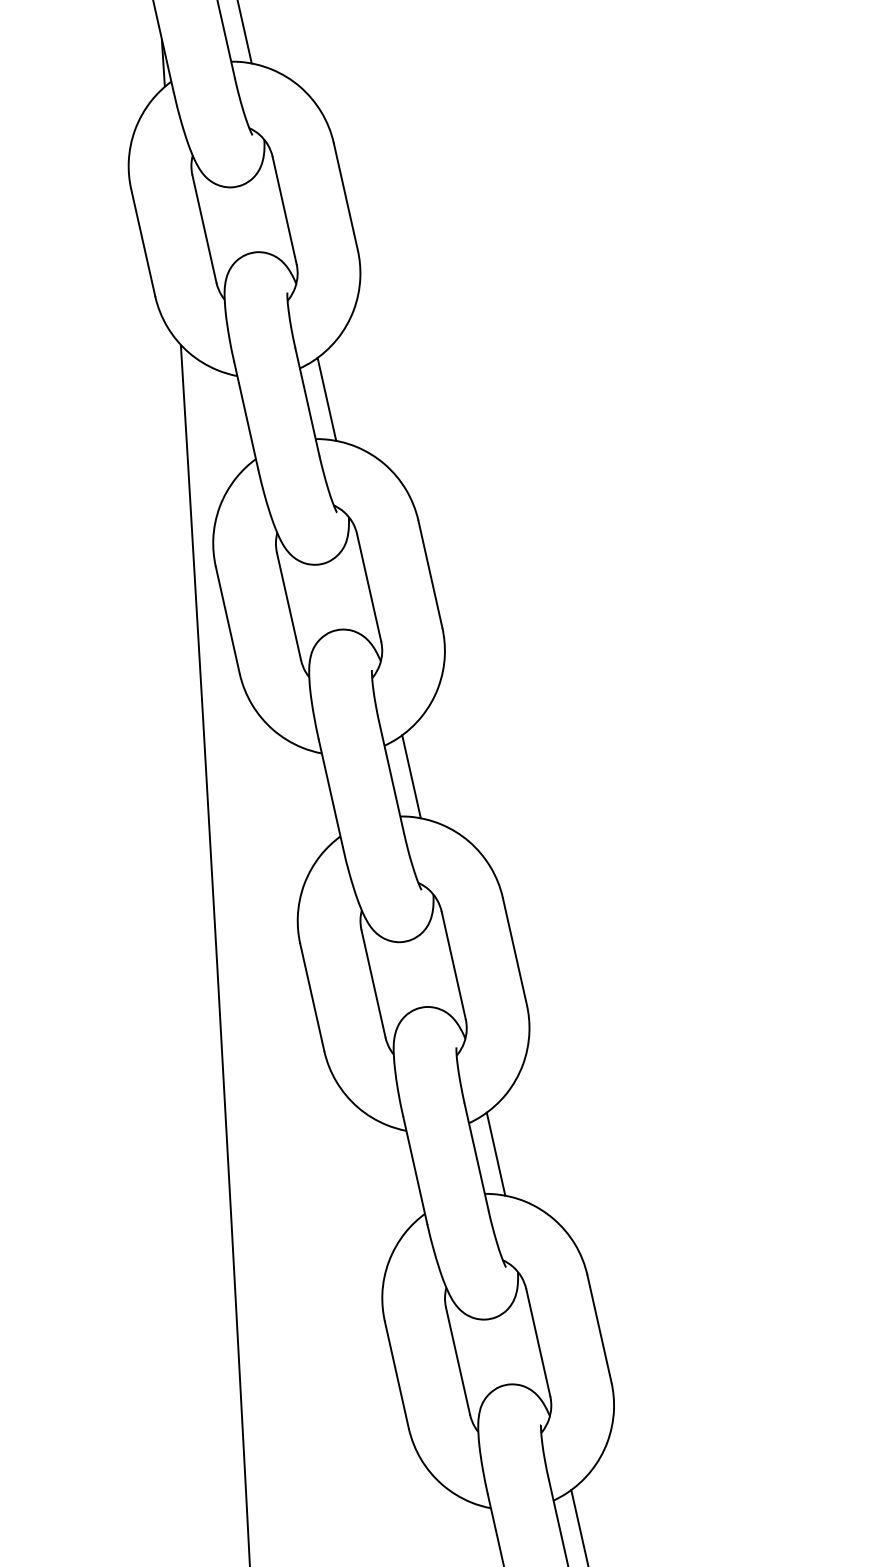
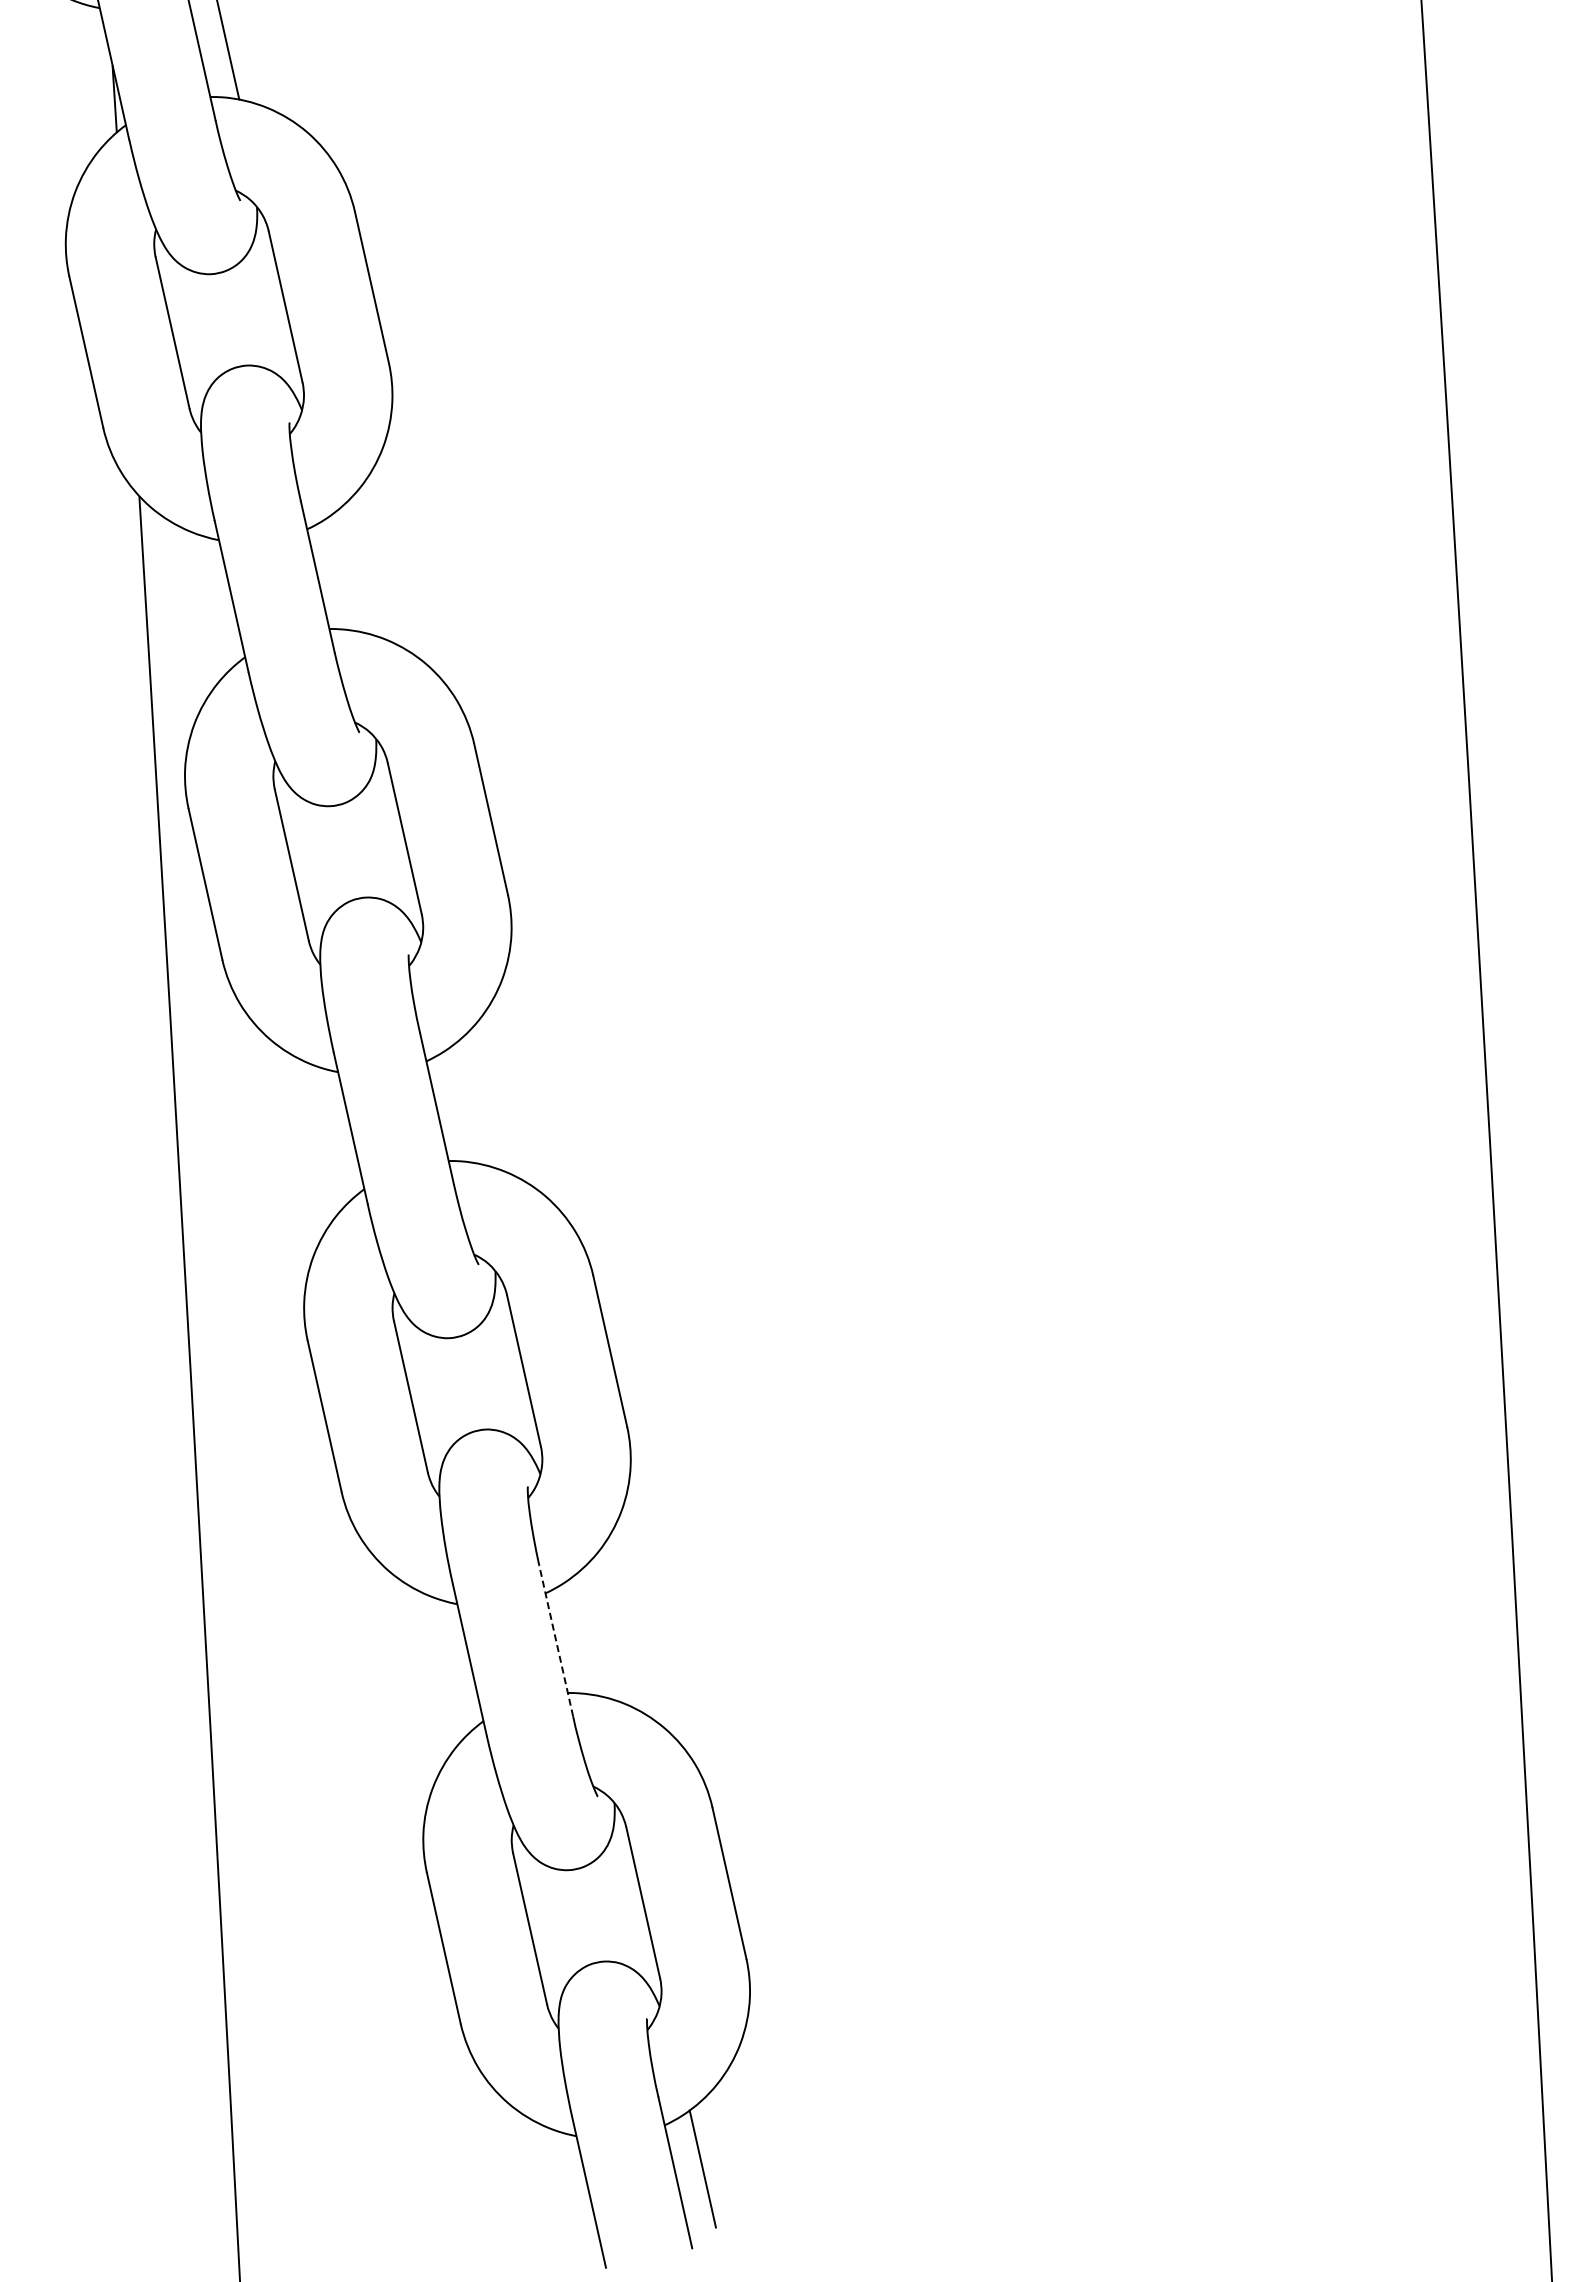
line: (327, 399) -> (345, 572), removed
line: (411, 776) -> (464, 1104), removed
line: (495, 1153) -> (583, 1636), removed
line: (476, 1156) -> (556, 1640), solid -> dashed

